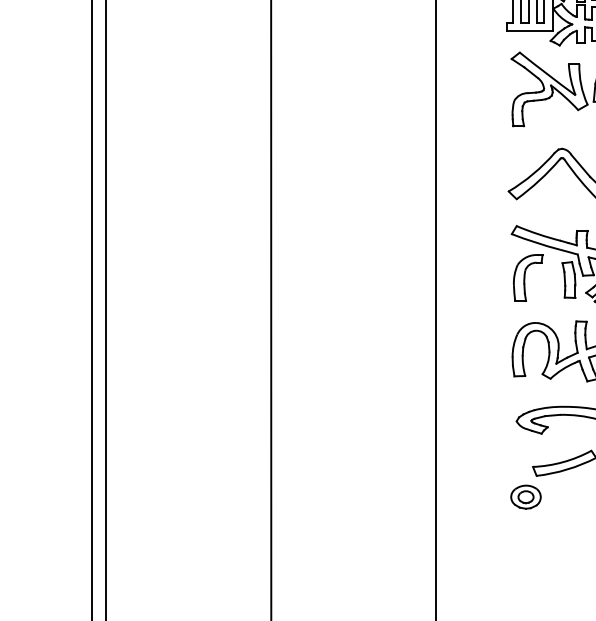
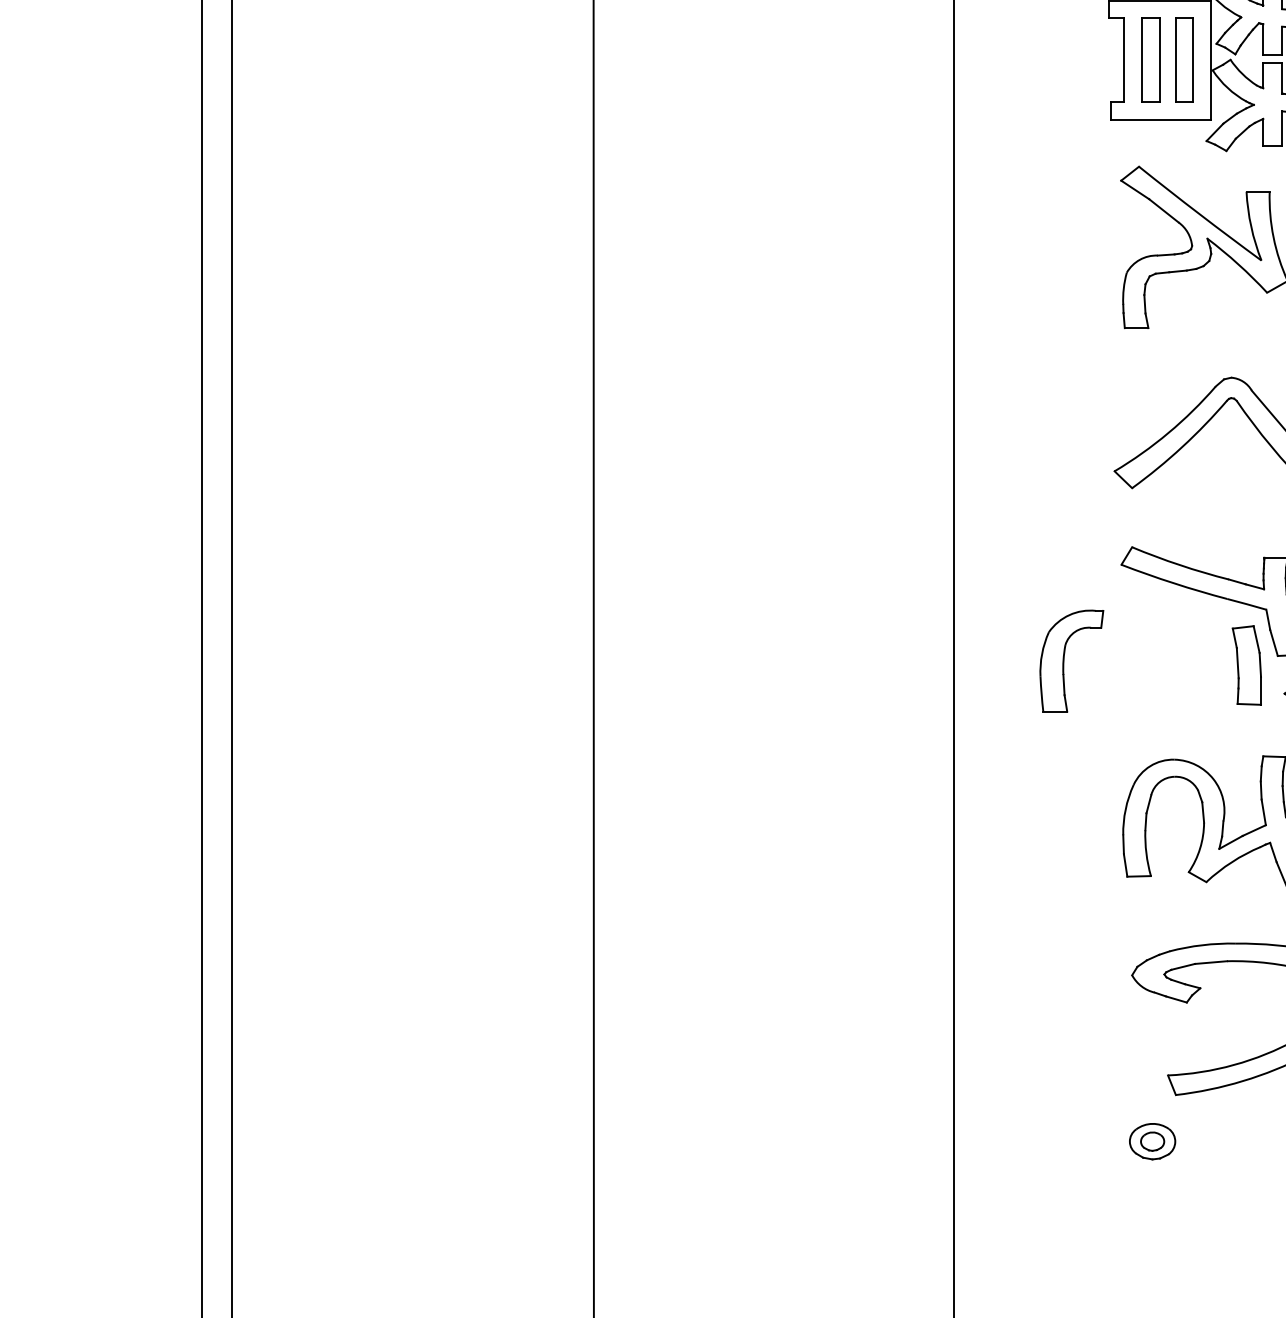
part: (528, 277) -> (1072, 659), moved
part: (525, 496) -> (1151, 1140), size x0.7

